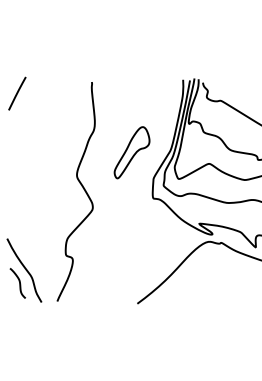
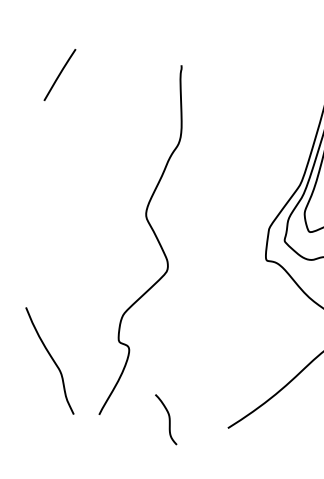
part: (131, 152) -> (236, 183), removed
curve: (19, 283) -> (168, 420), moved

